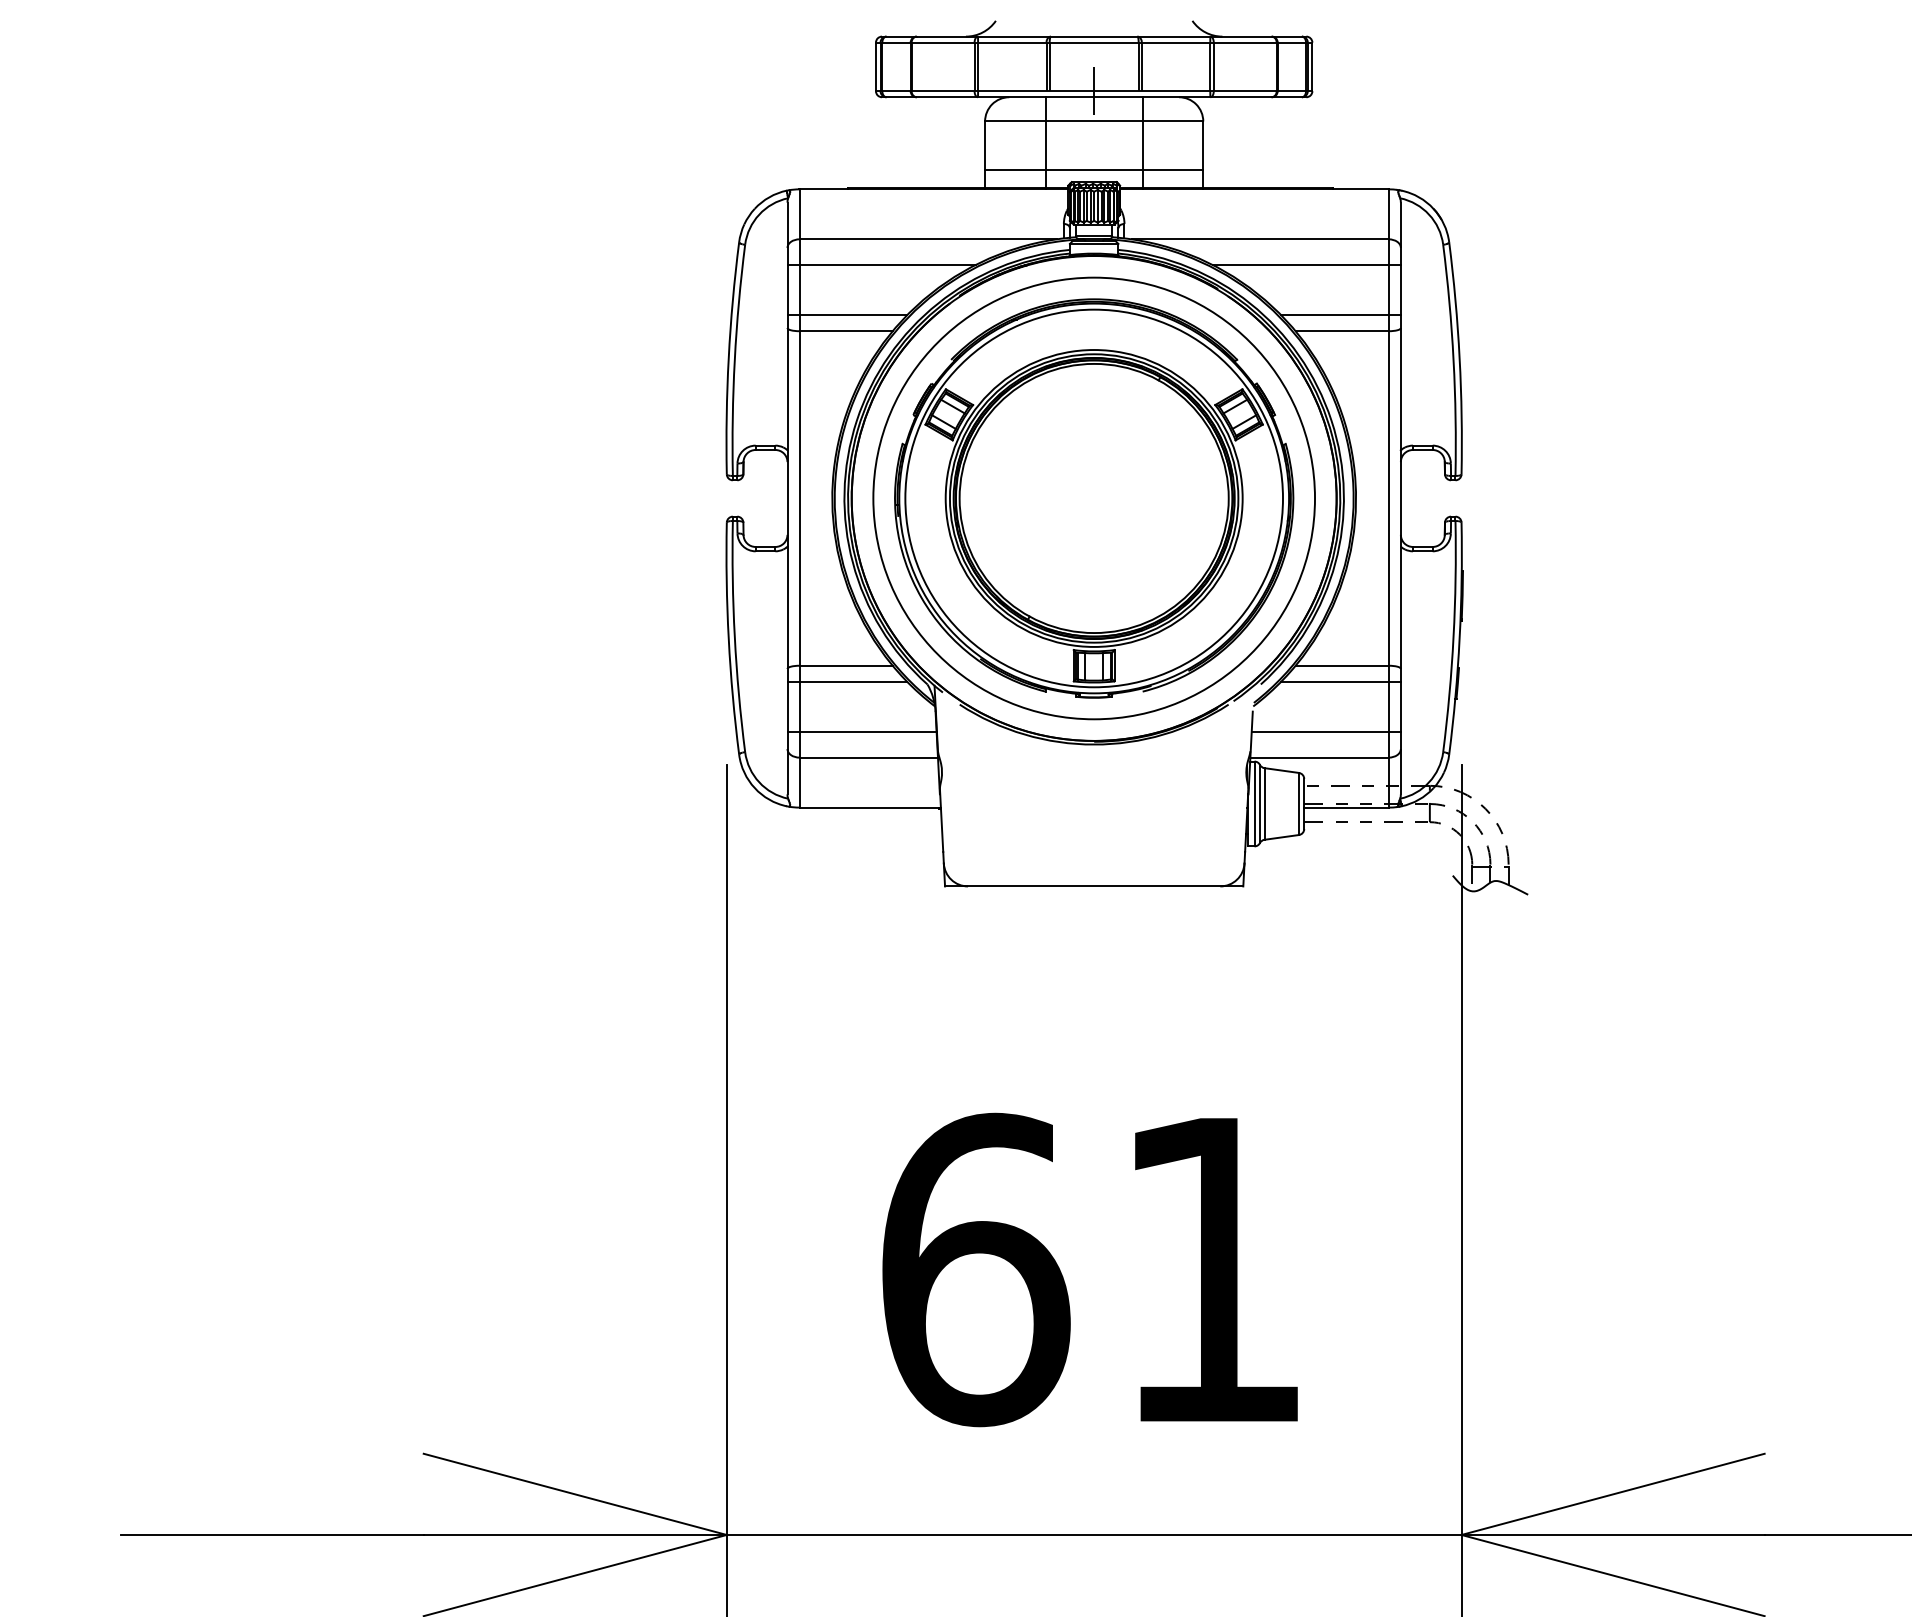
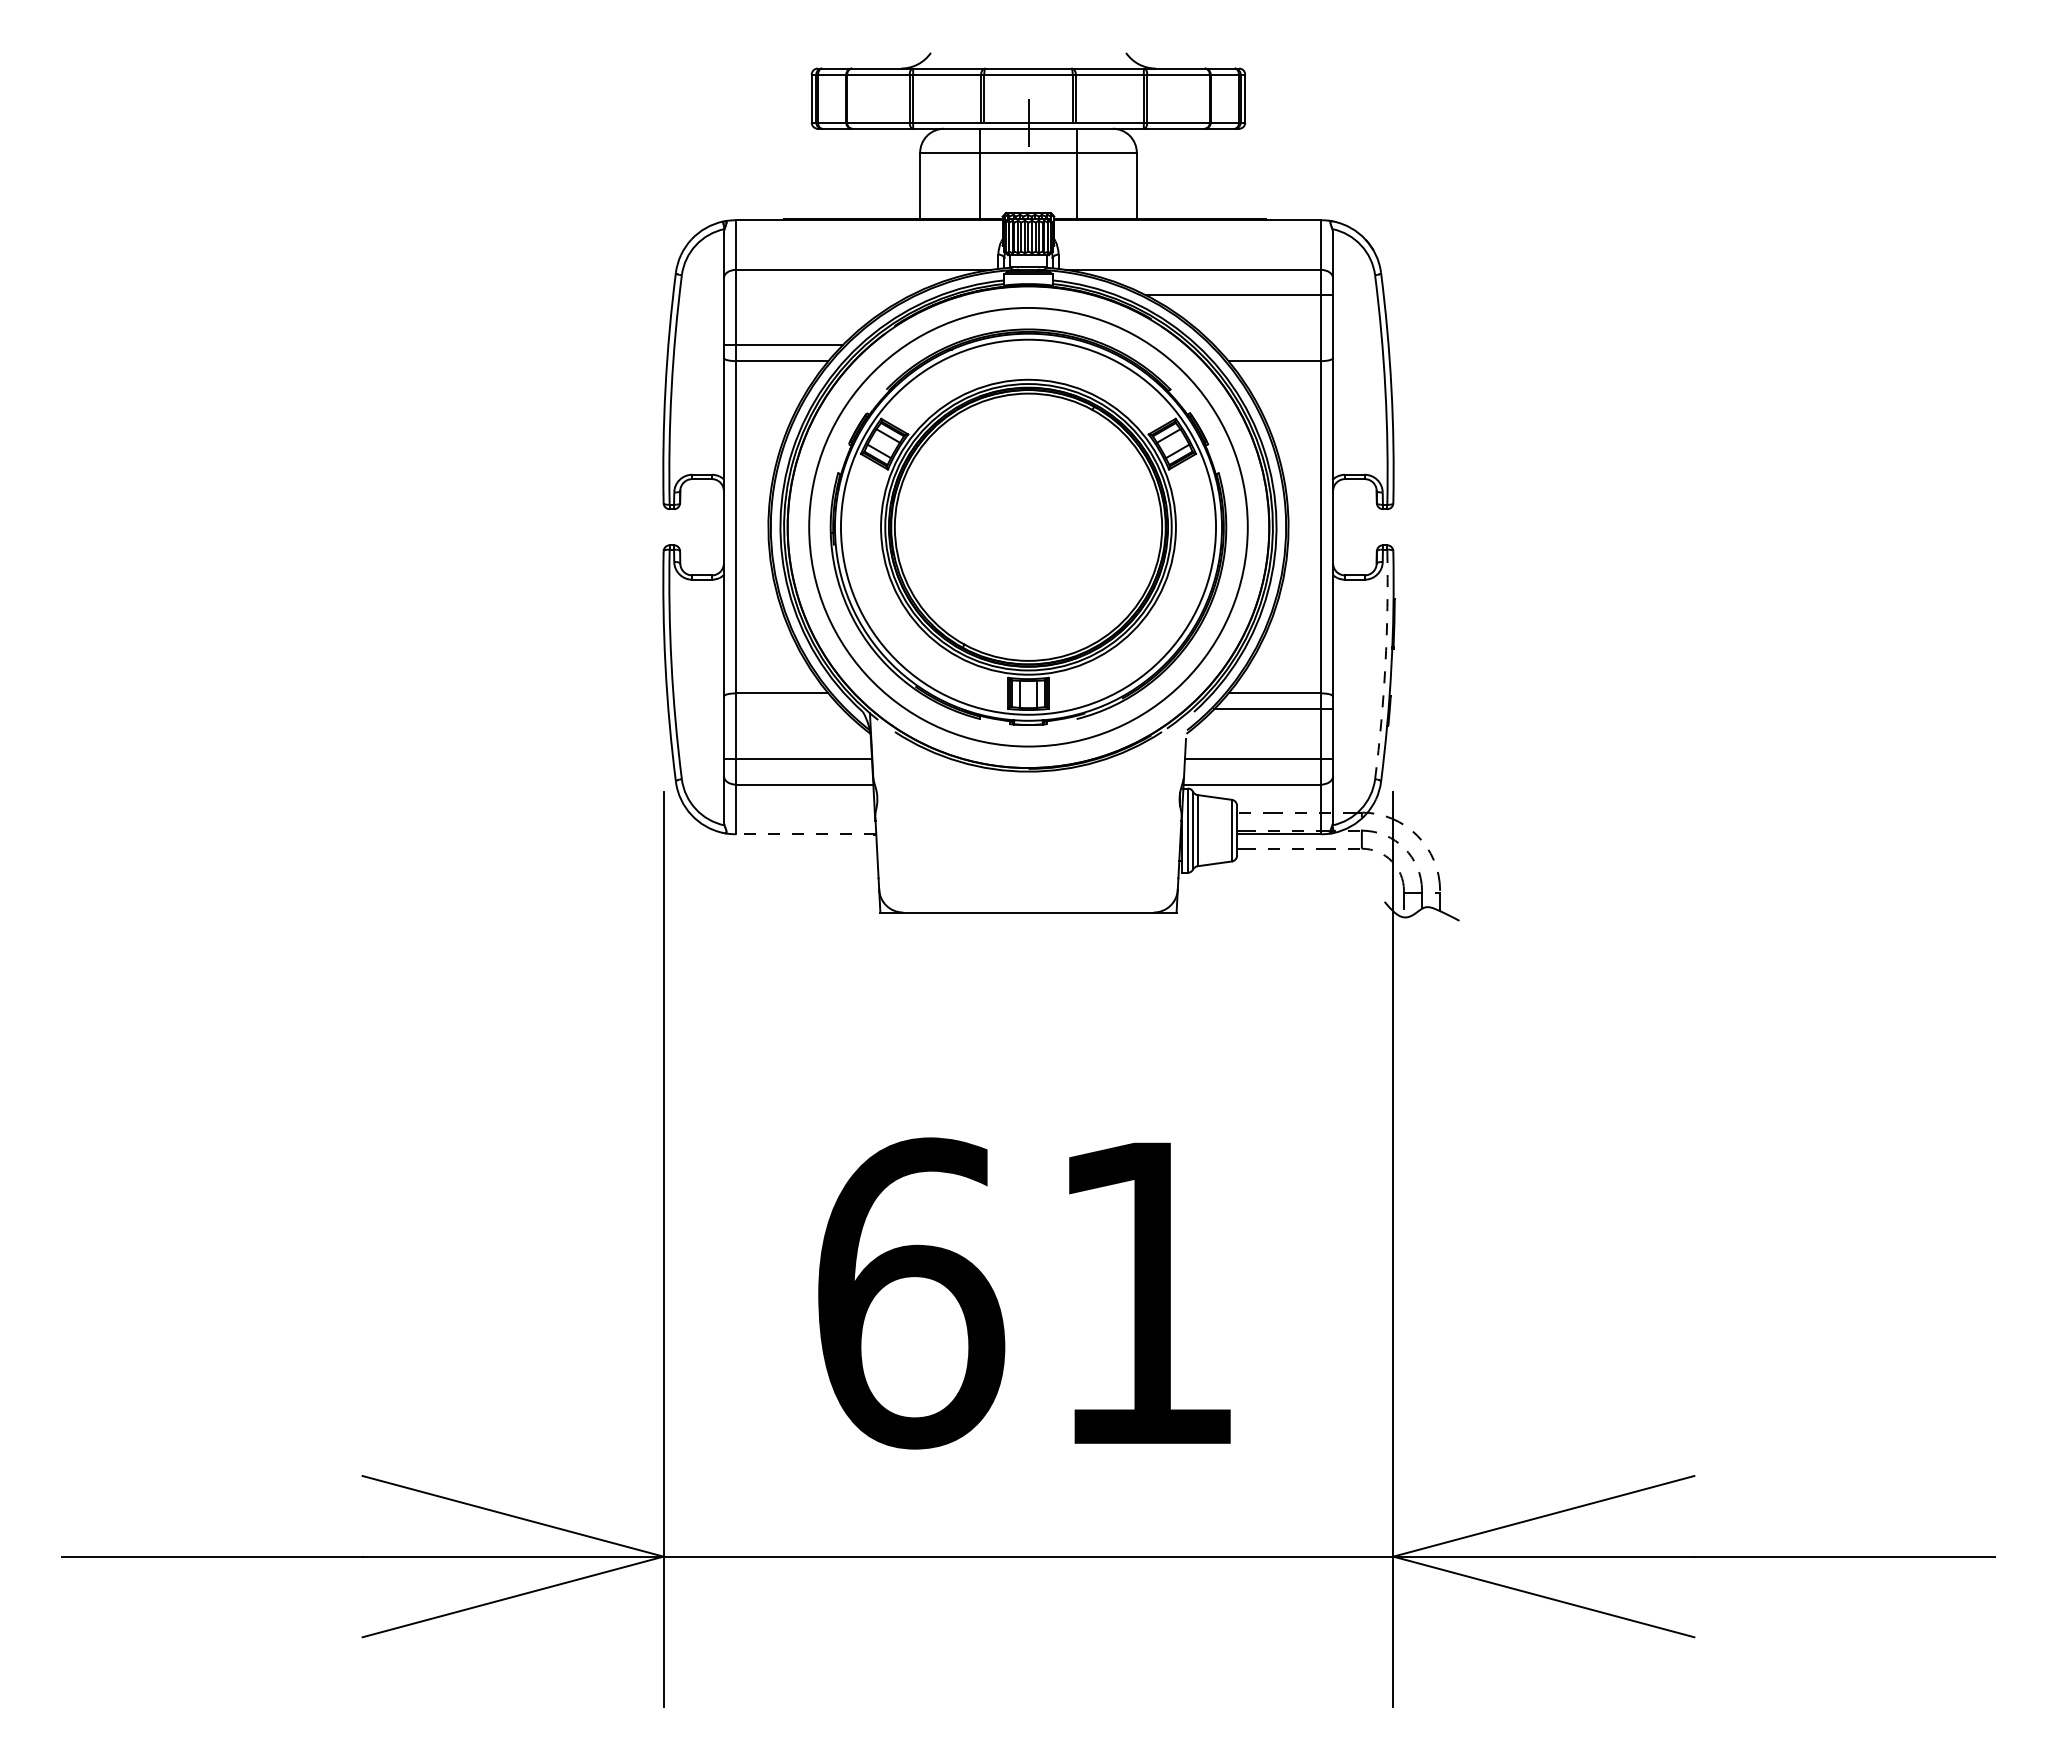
line: (1094, 170) -> (1028, 201), removed
line: (880, 265) -> (816, 295), removed
line: (1340, 315) -> (1273, 345), removed
arc: (1453, 636) -> (1385, 664), solid -> dashed
line: (846, 681) -> (782, 709), removed
line: (869, 807) -> (805, 834), solid -> dashed

